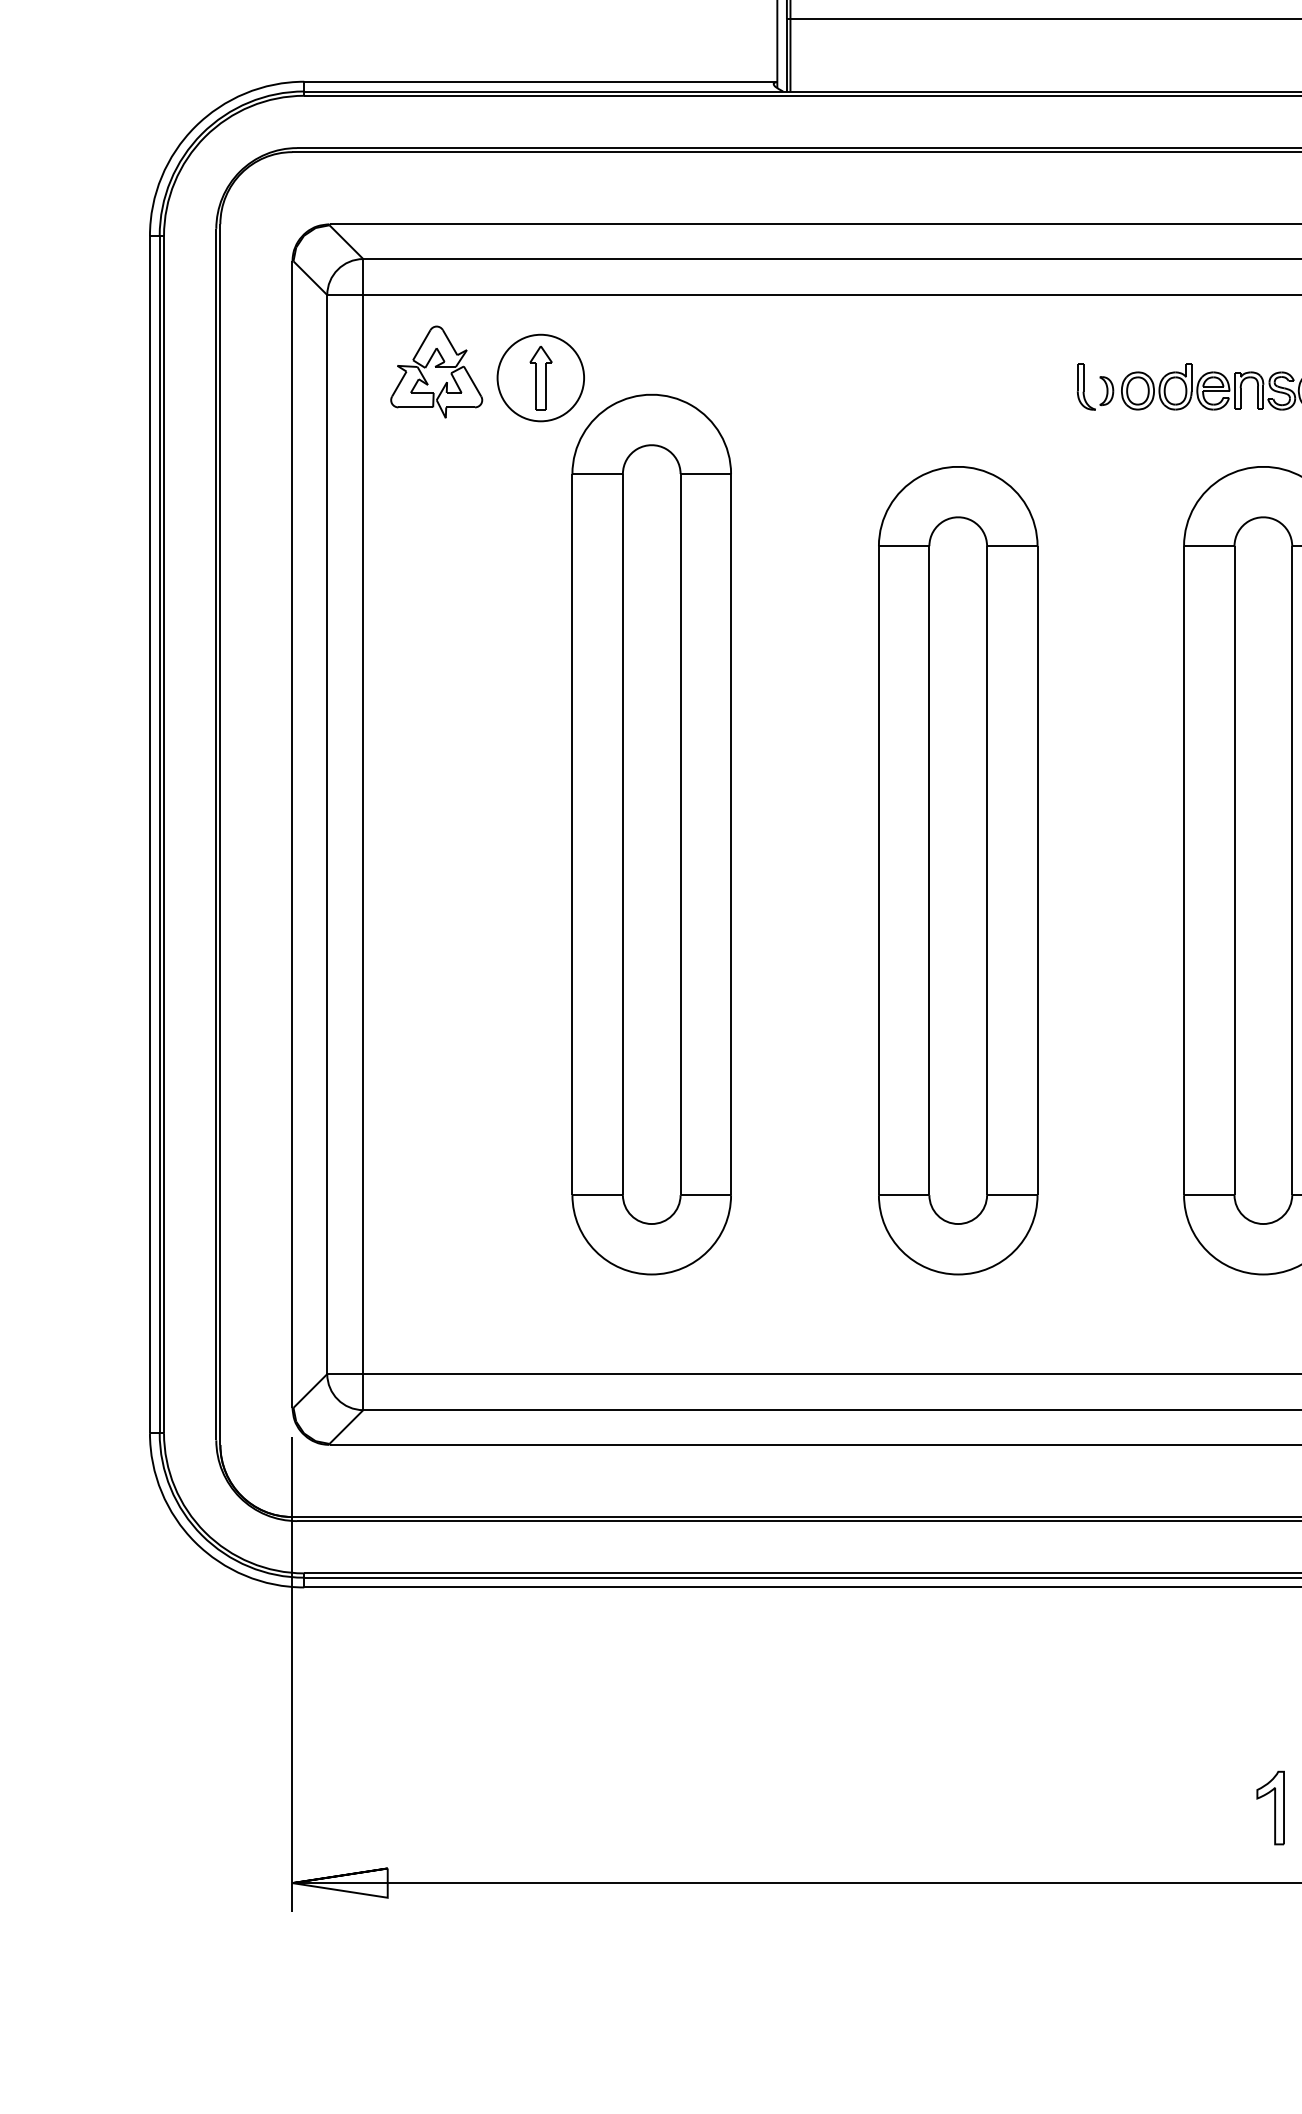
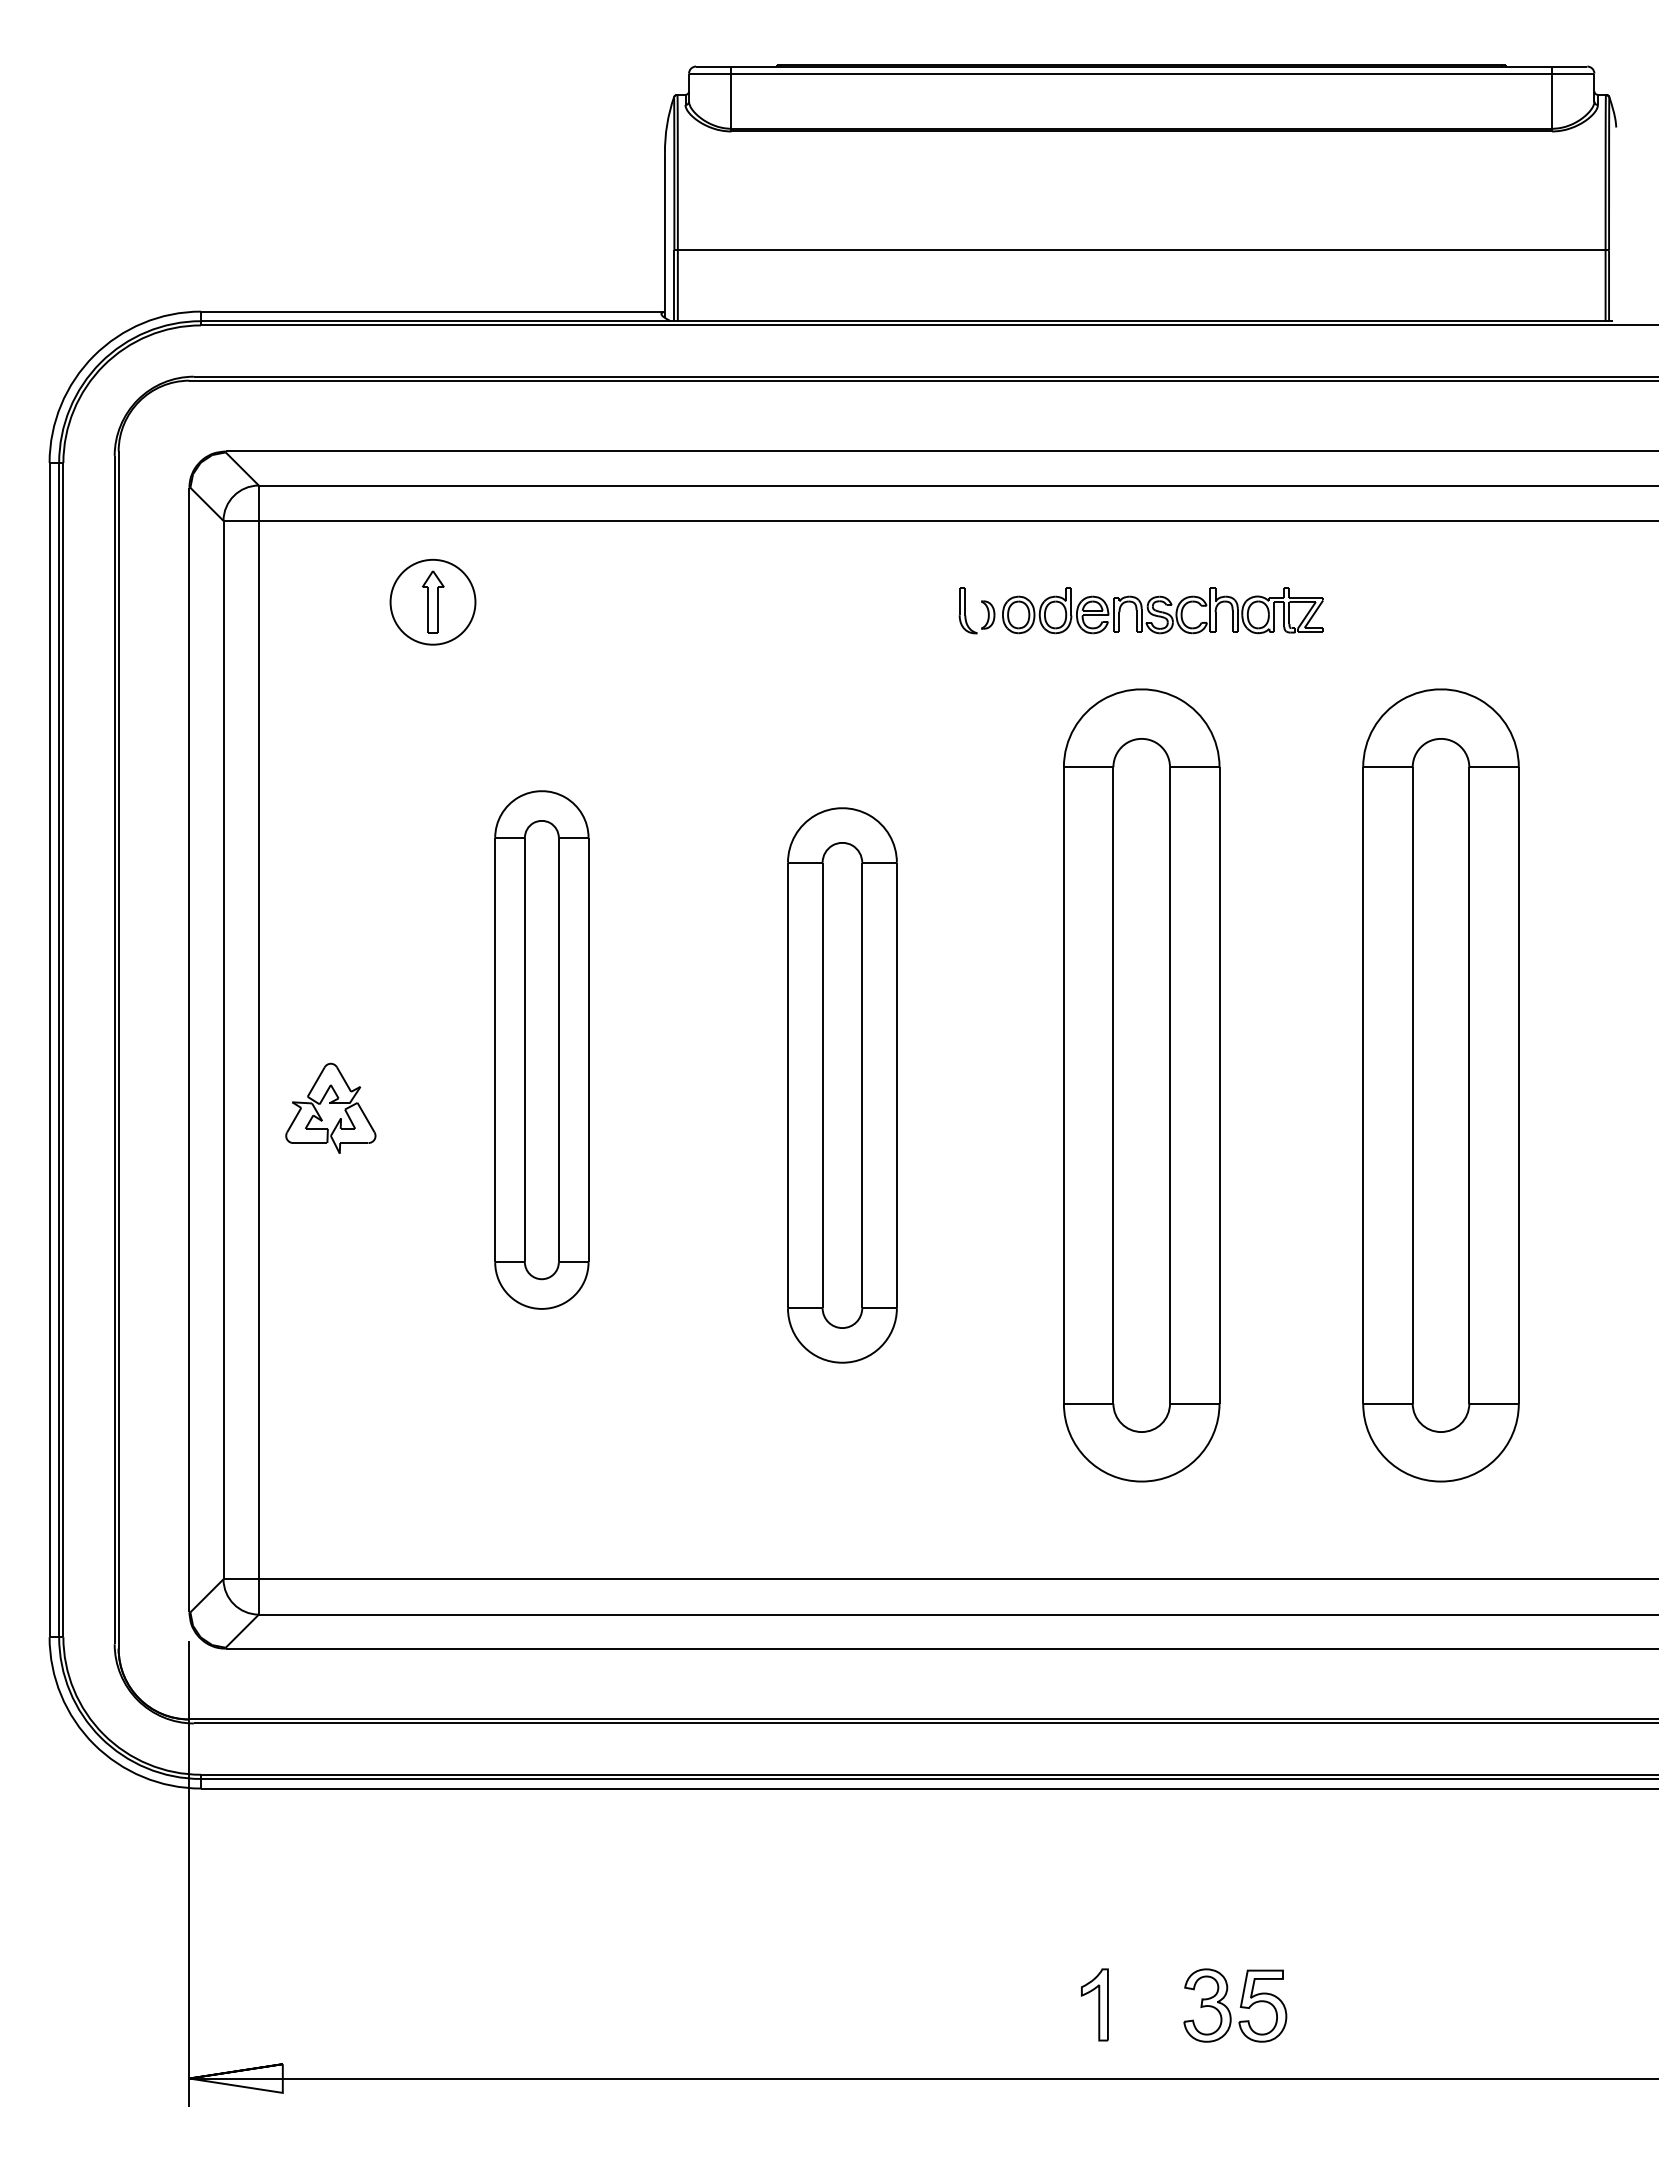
part: (436, 371) -> (330, 1107), moved
part: (651, 834) -> (541, 1049), size x0.6
part: (958, 870) -> (842, 1085), size x0.7
part: (1270, 1807) -> (1094, 2004), moved

